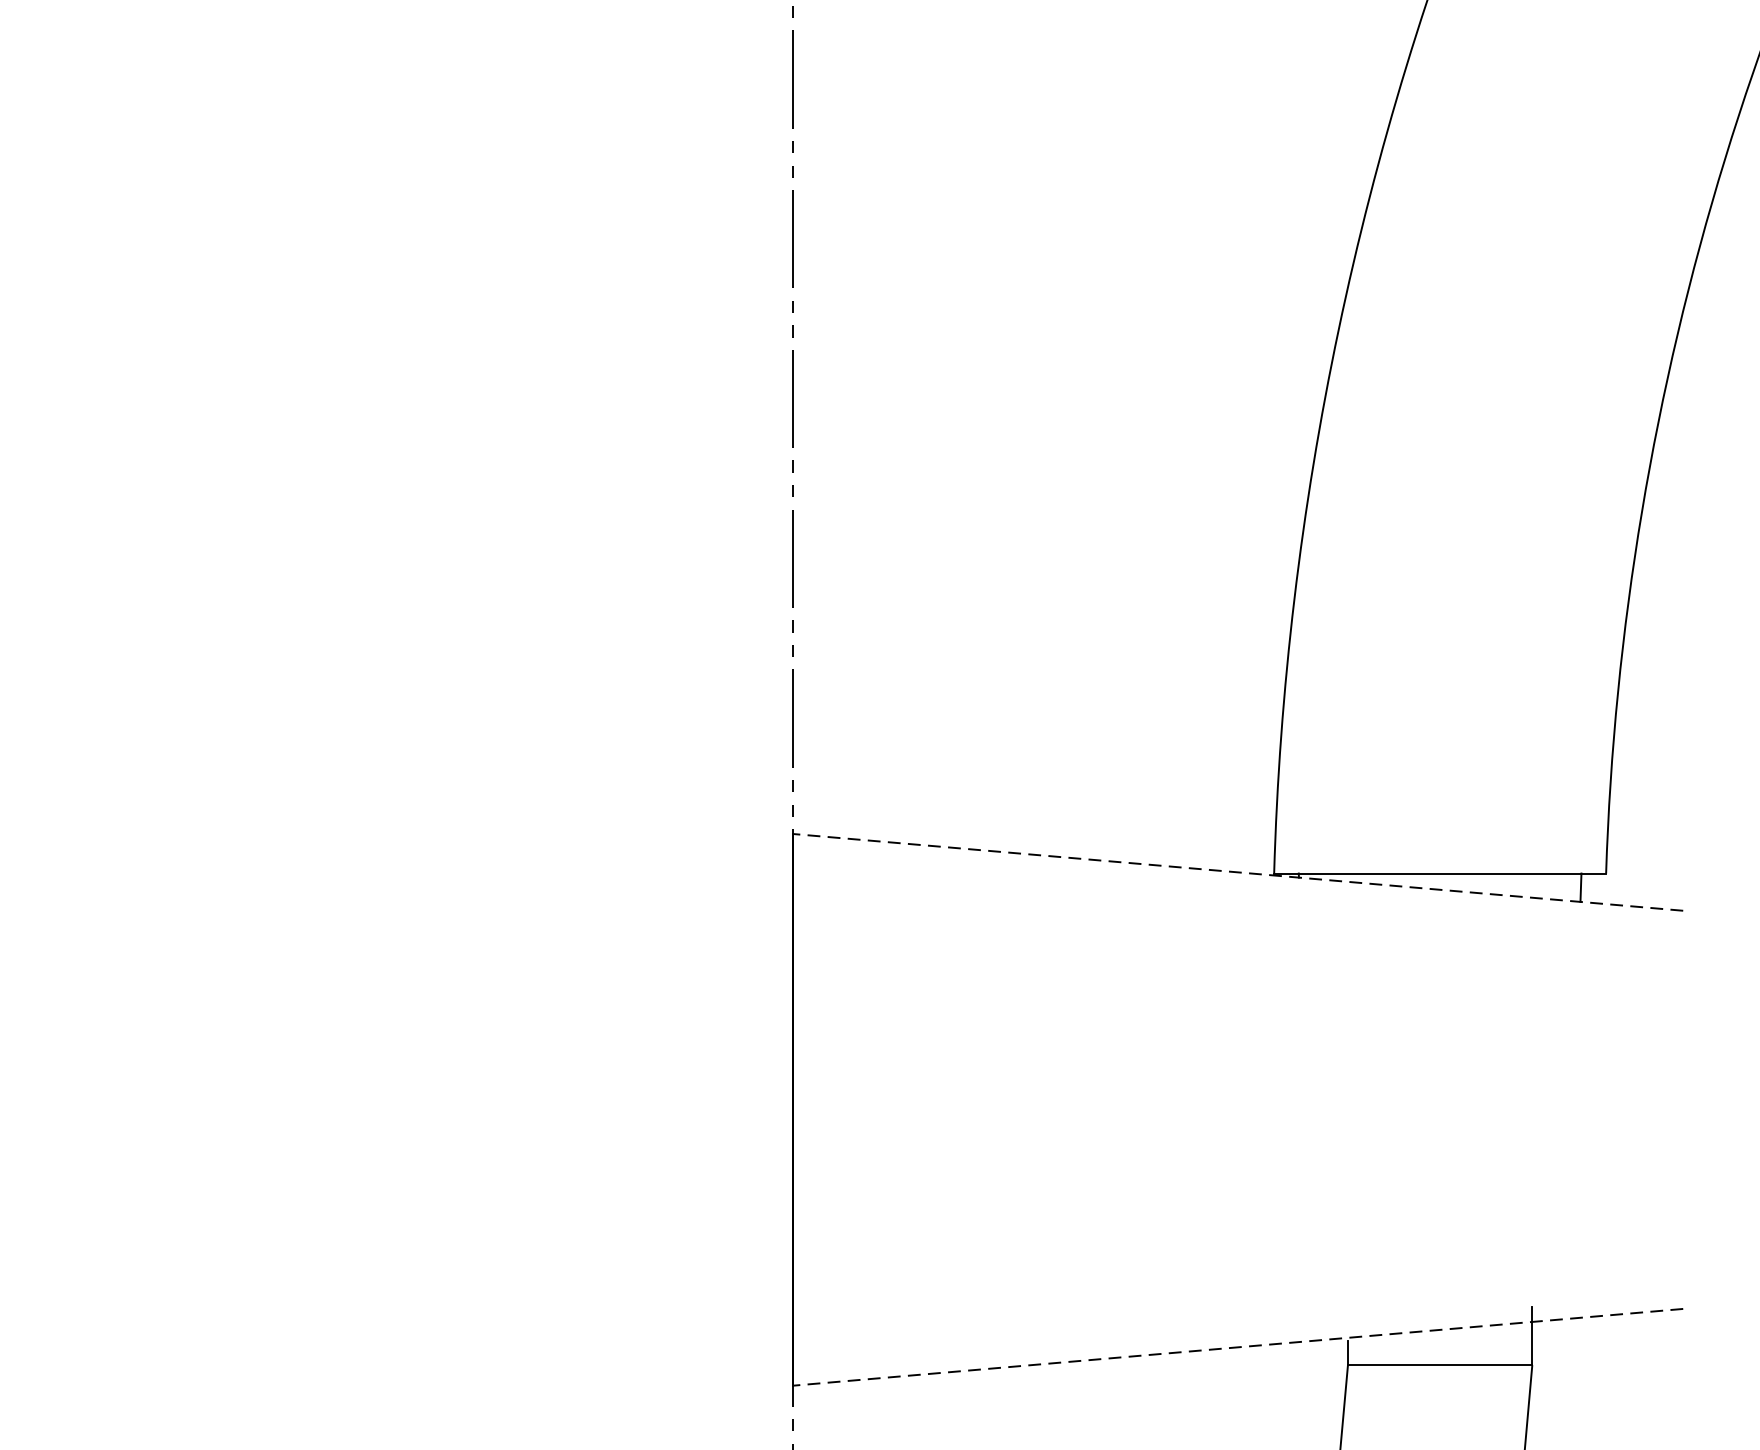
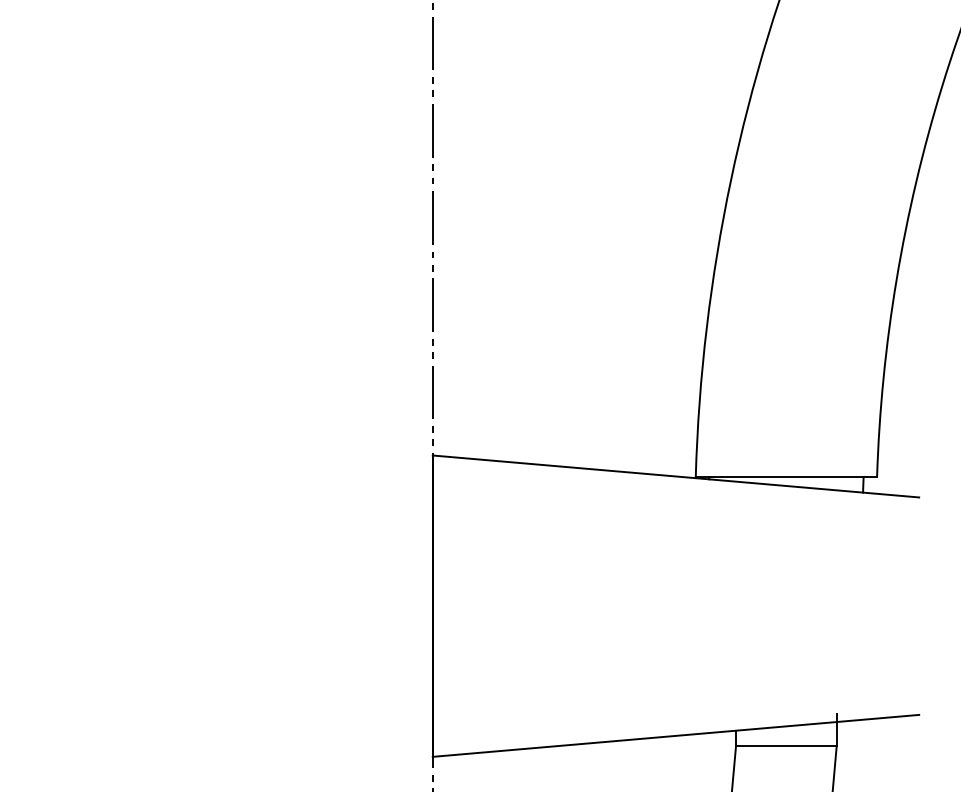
line: (1237, 872) -> (675, 476), dashed -> solid
line: (1237, 1346) -> (675, 735), dashed -> solid

